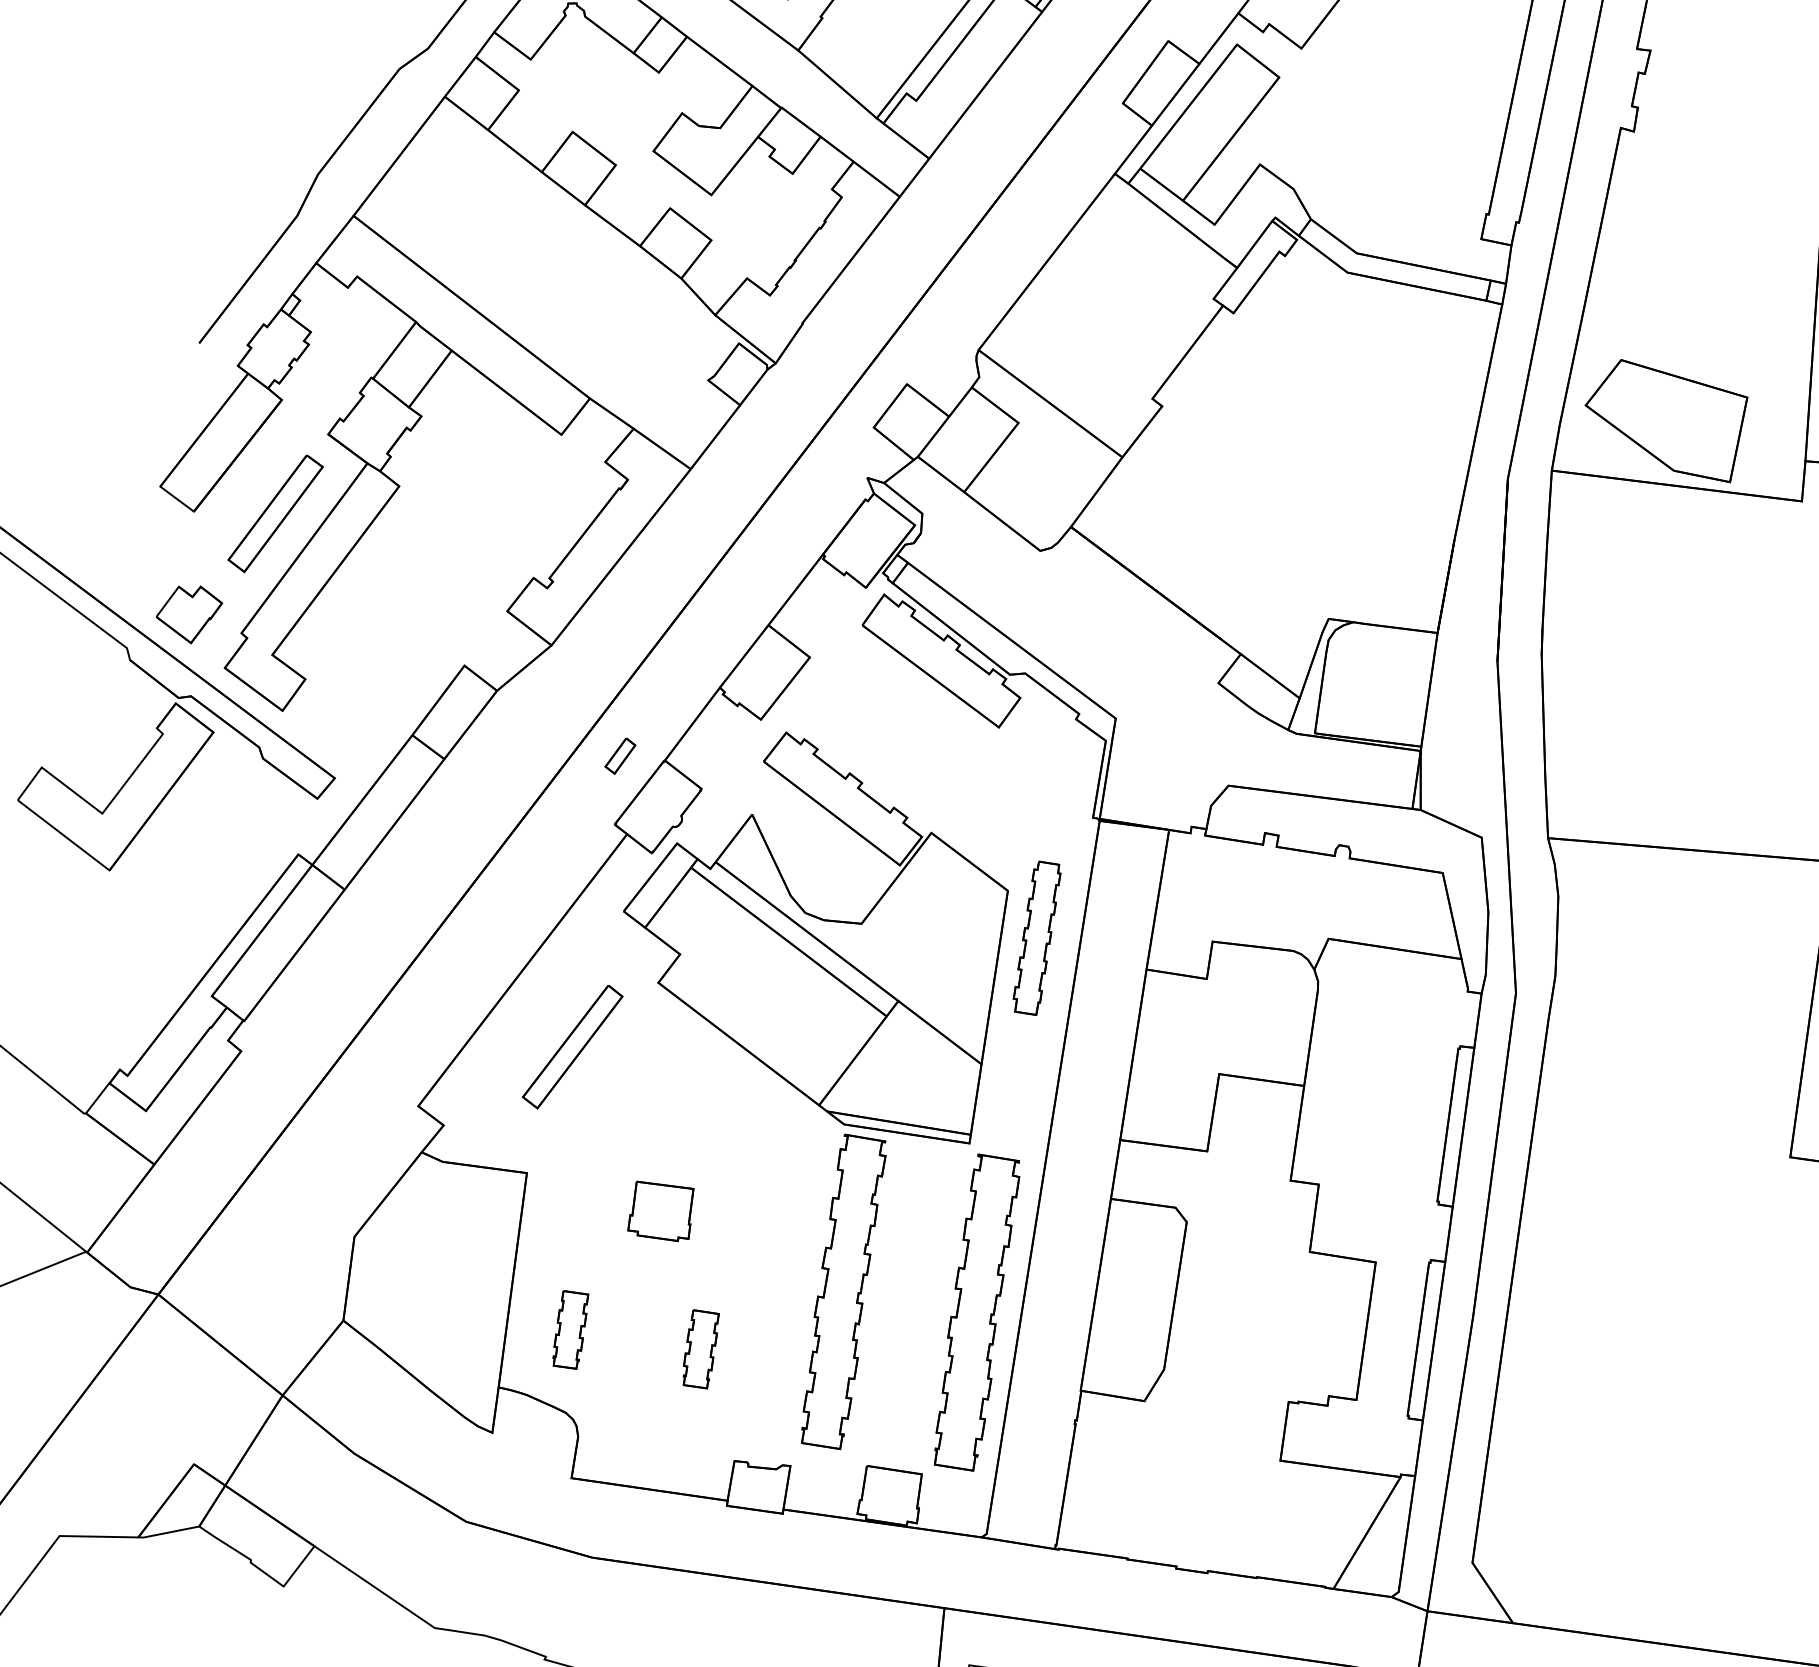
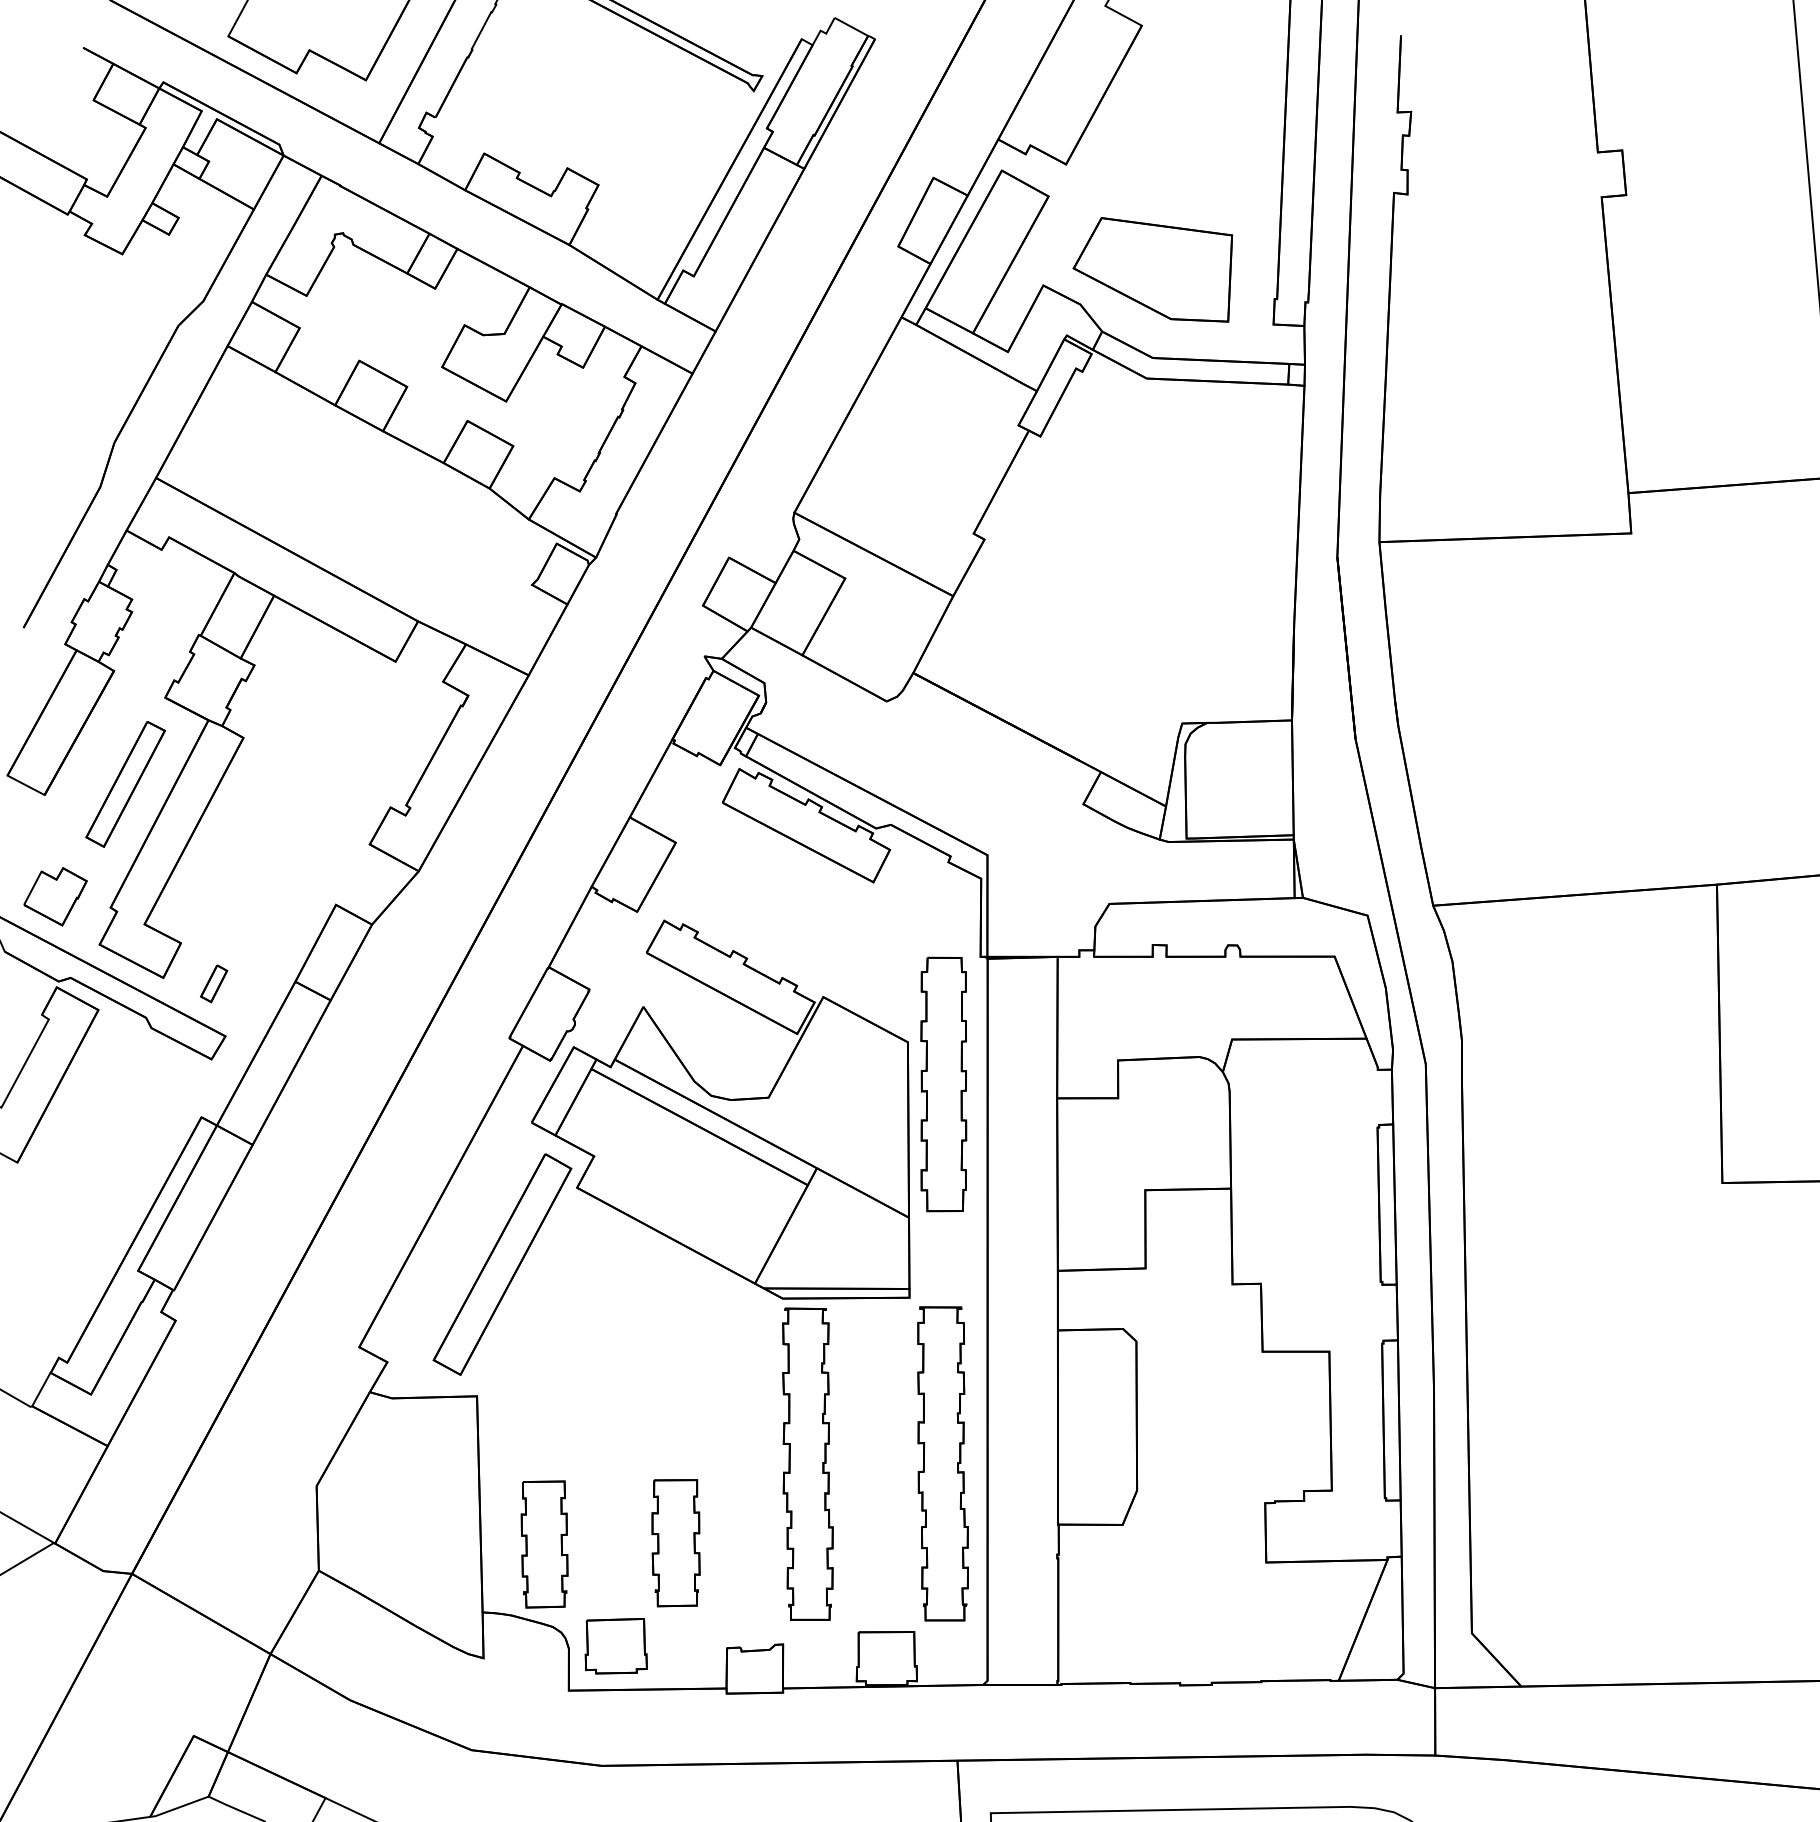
part: (1663, 418) -> (1152, 269), moved
part: (620, 755) -> (214, 983), moved
part: (1036, 938) -> (943, 1084), size x1.67
part: (572, 1046) -> (502, 1264), size x1.67
part: (661, 1211) -> (615, 1646), moved
part: (570, 1330) -> (544, 1544), size x1.67
part: (699, 1349) -> (675, 1543), size x1.67

